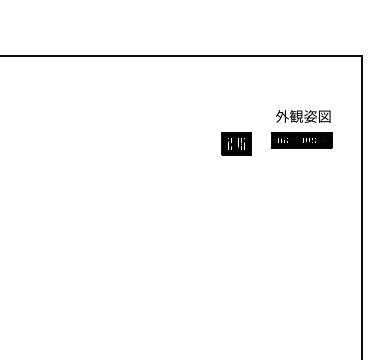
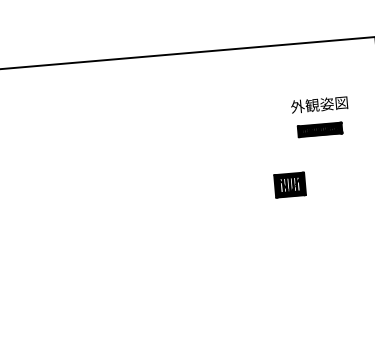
part: (301, 140) -> (319, 129), size x0.7
part: (236, 143) -> (289, 184), moved

